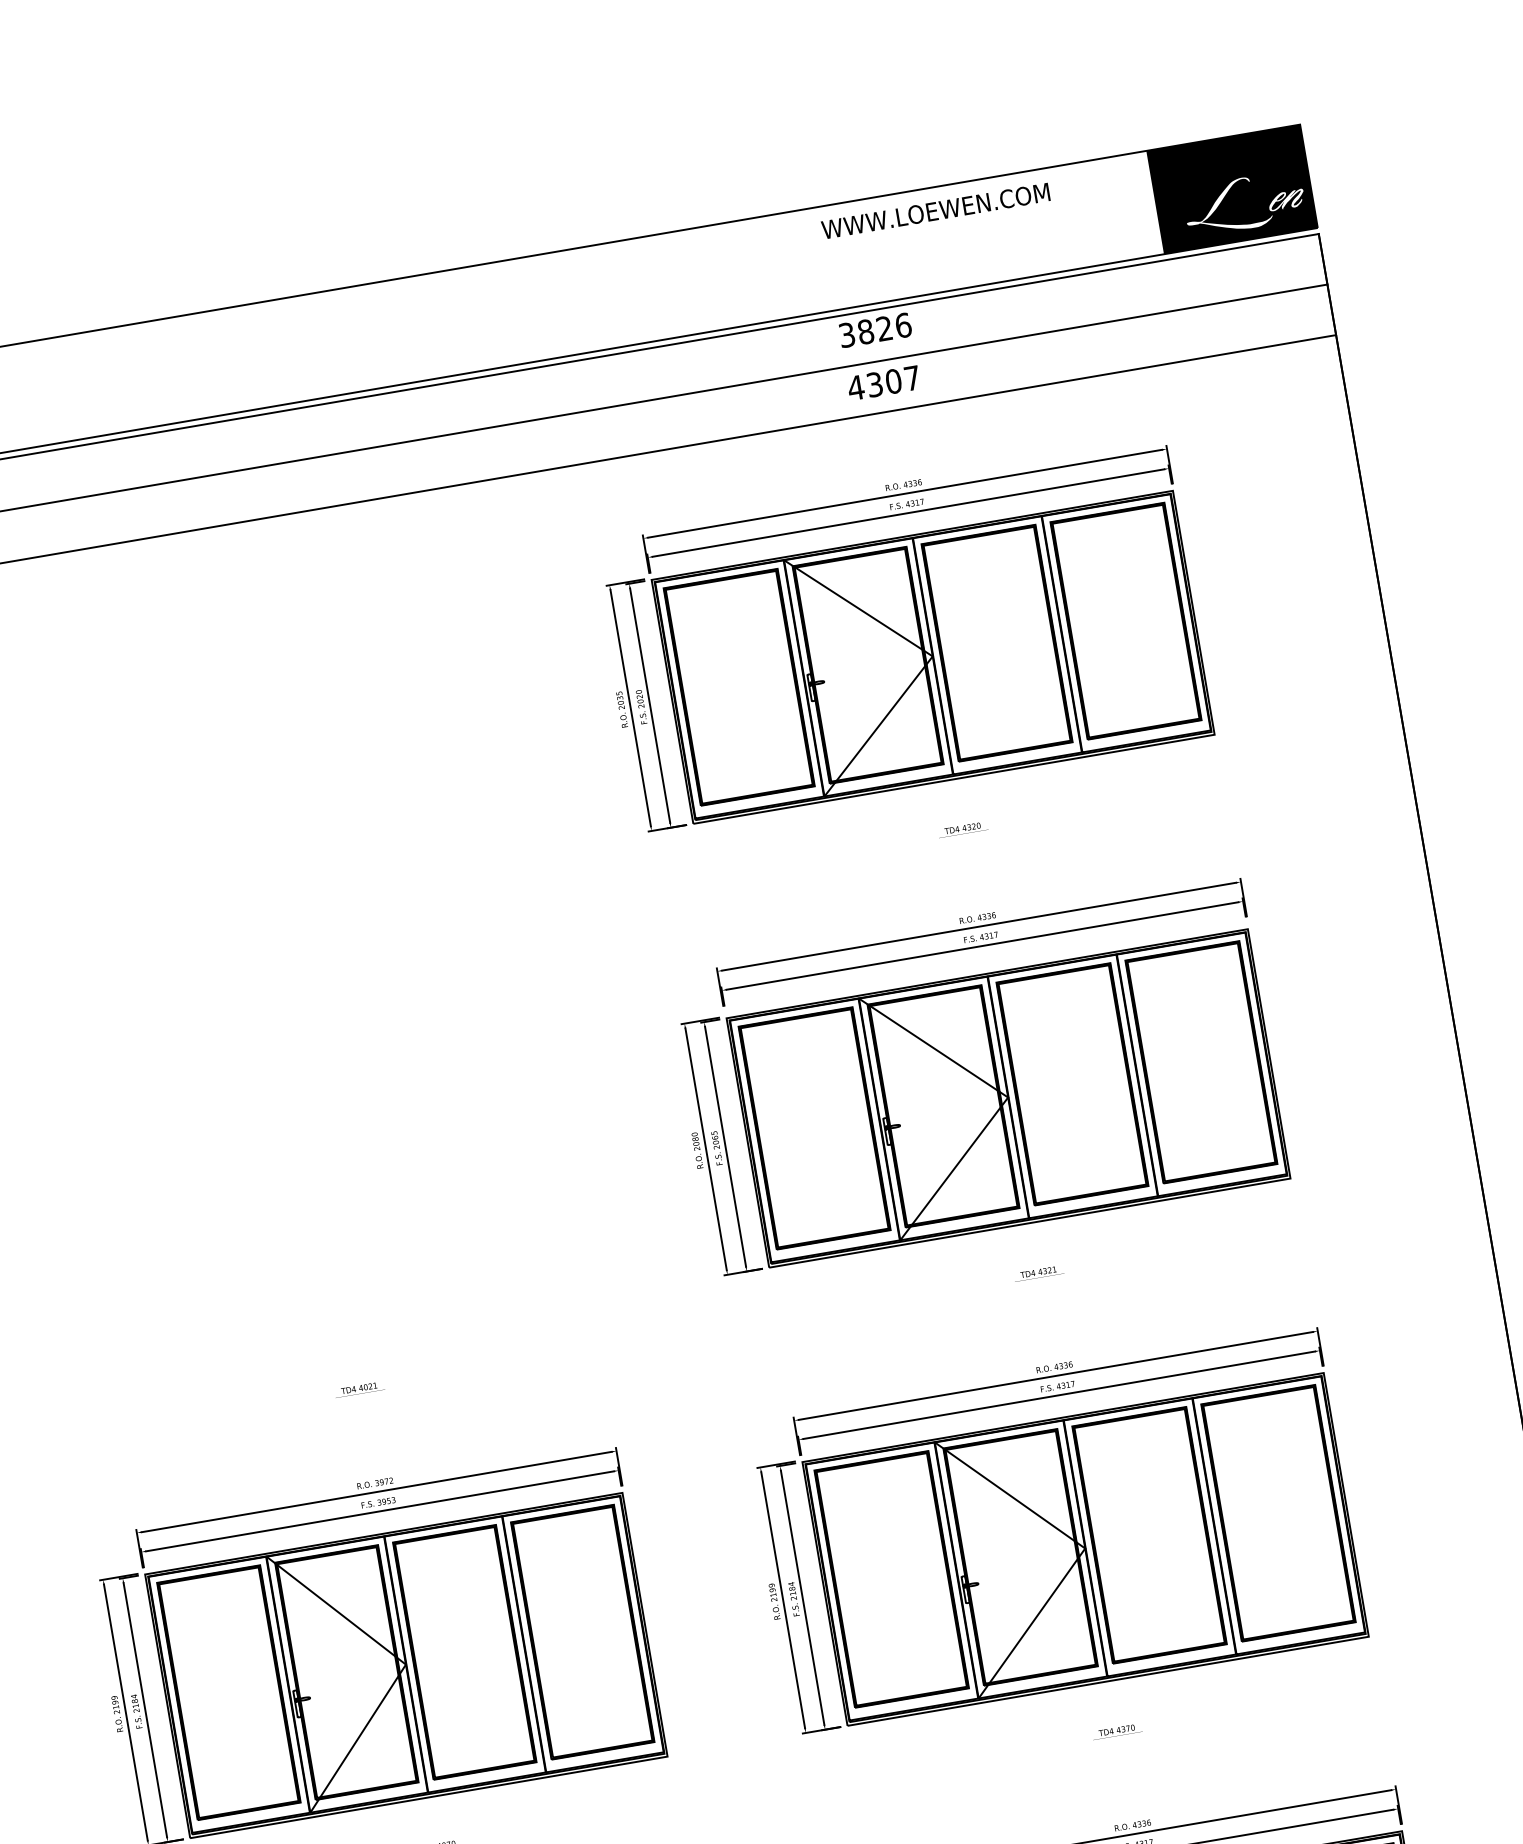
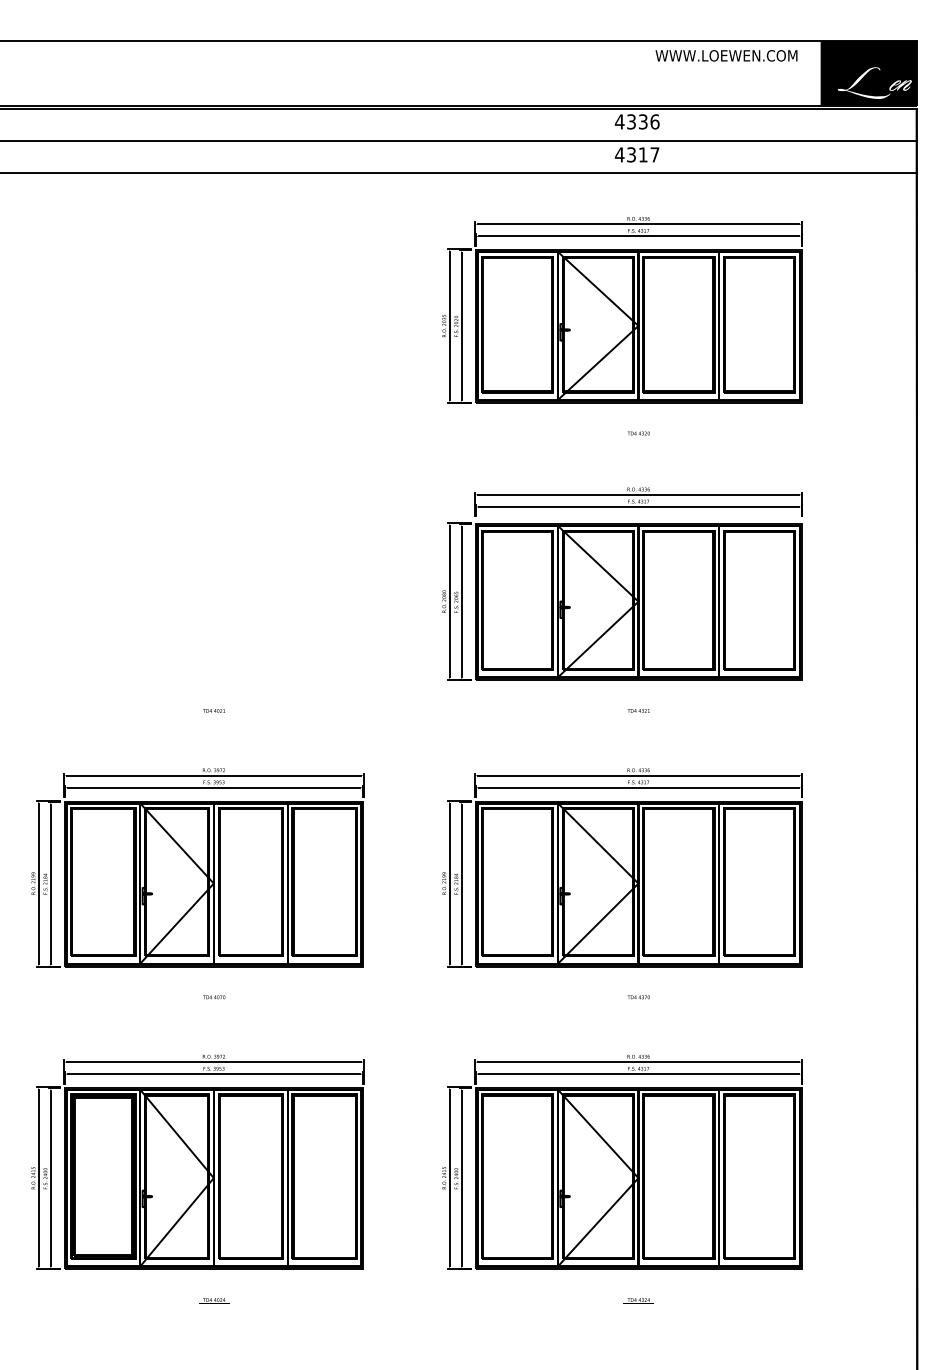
text: (935, 210) -> (726, 55), moved
text: (864, 331) -> (630, 121), 3826 -> 4336
text: (892, 381) -> (642, 154), 4307 -> 4317

